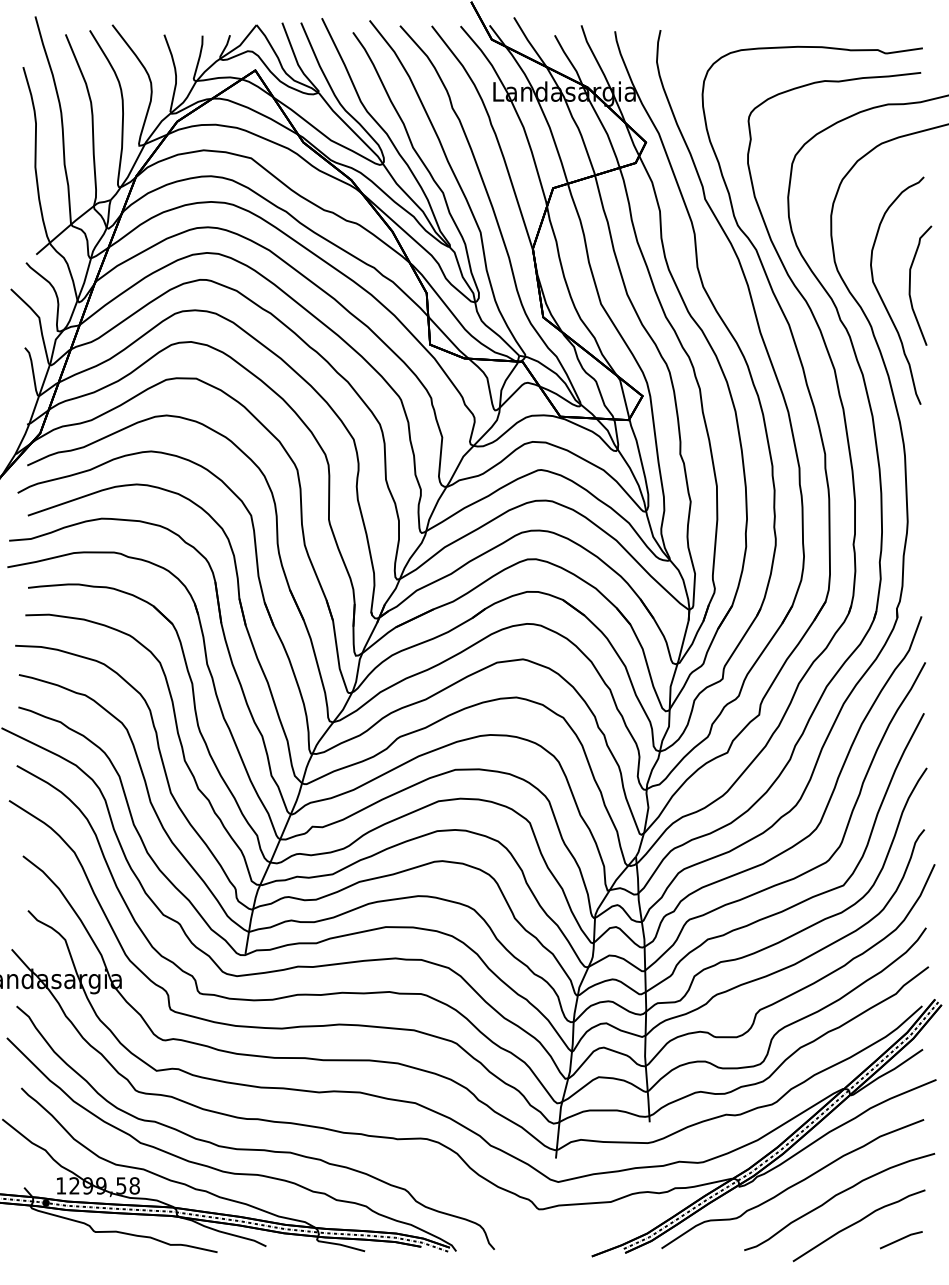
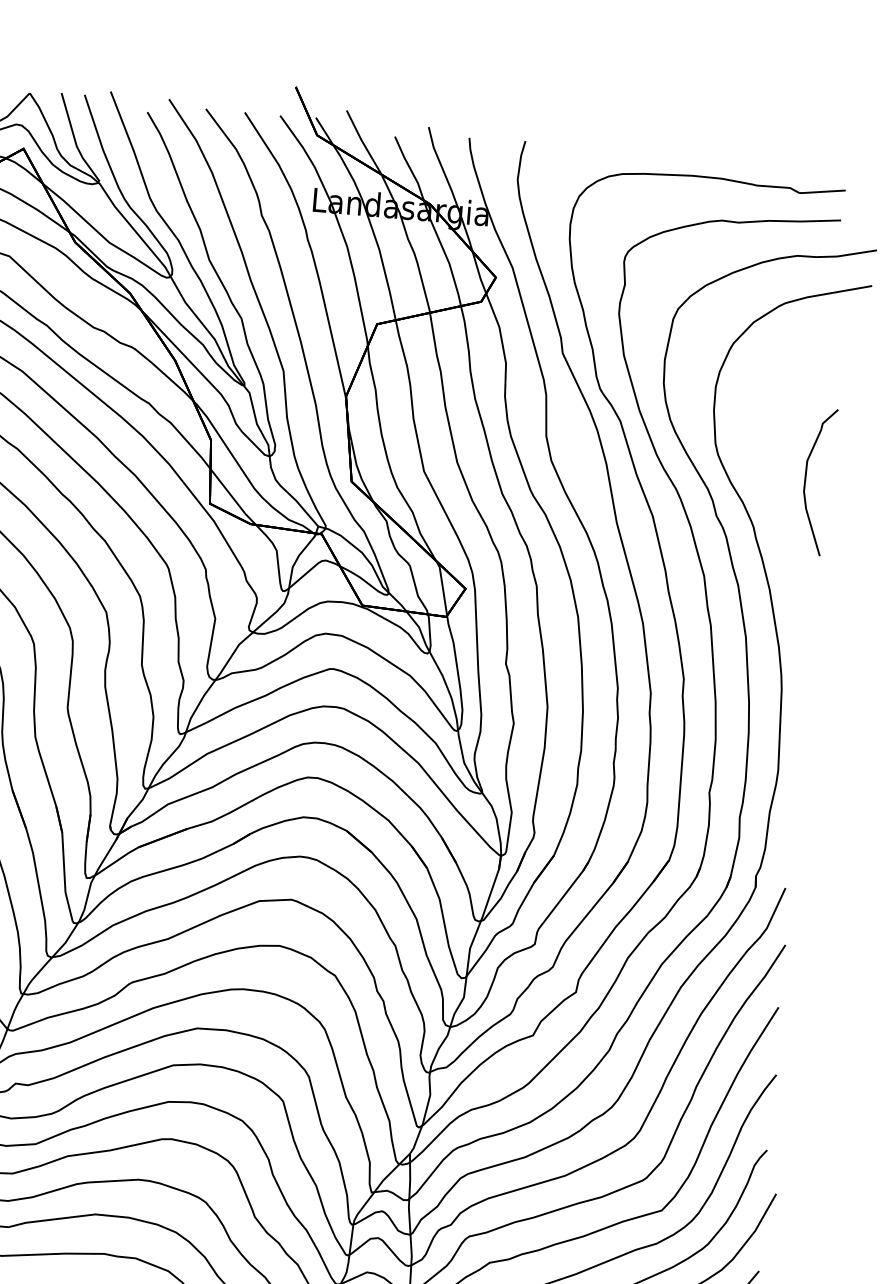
curve: (882, 298) -> (770, 493), removed

